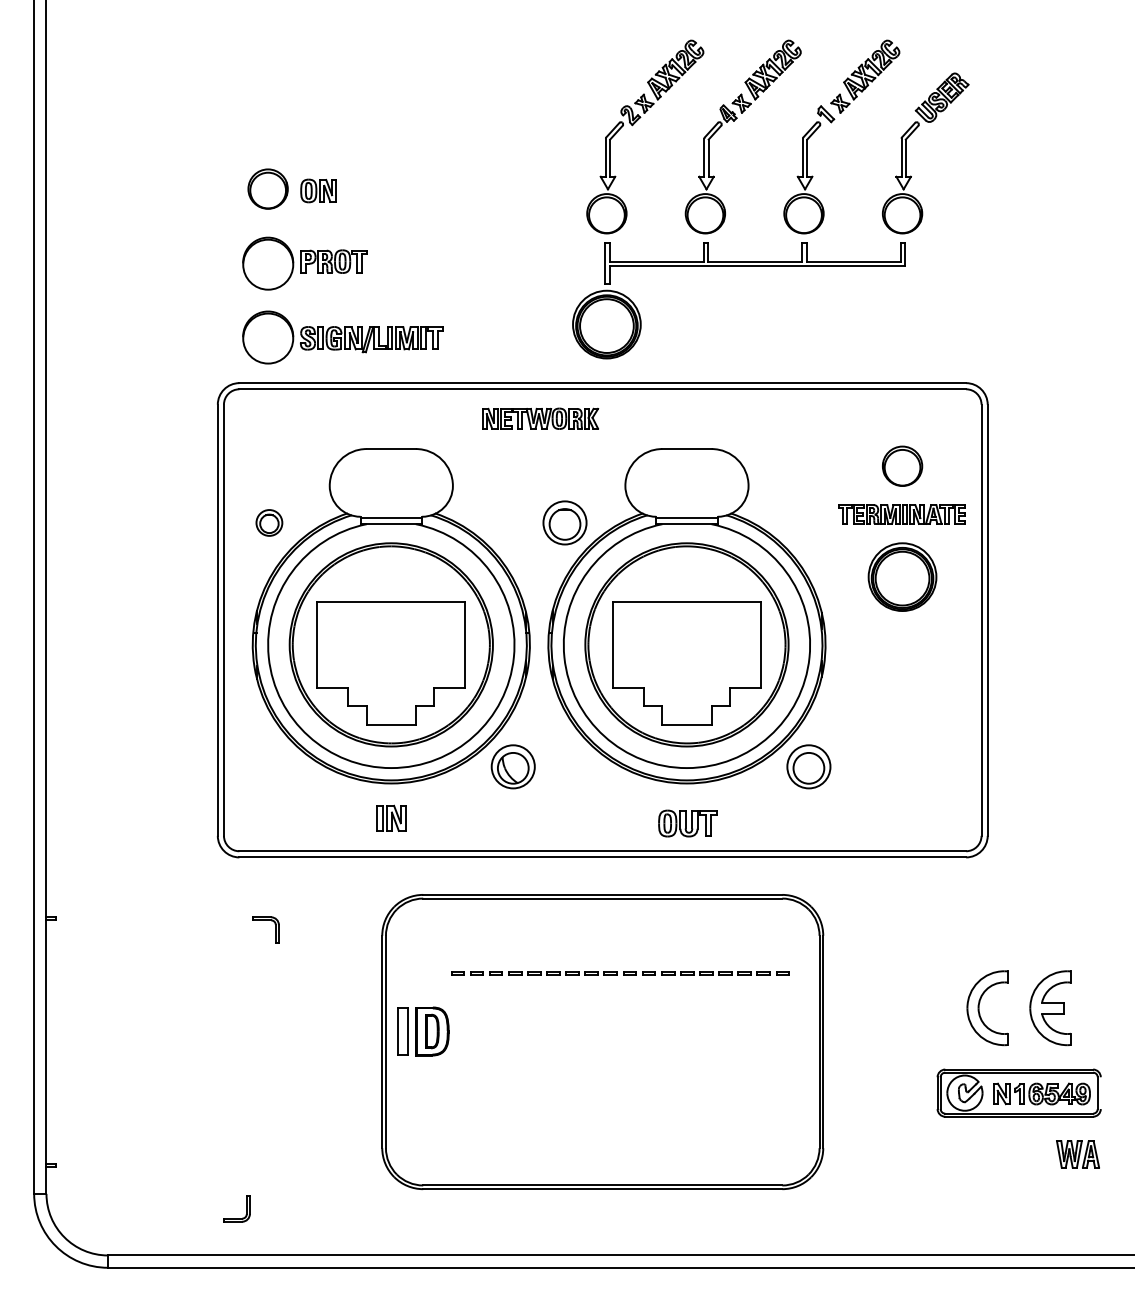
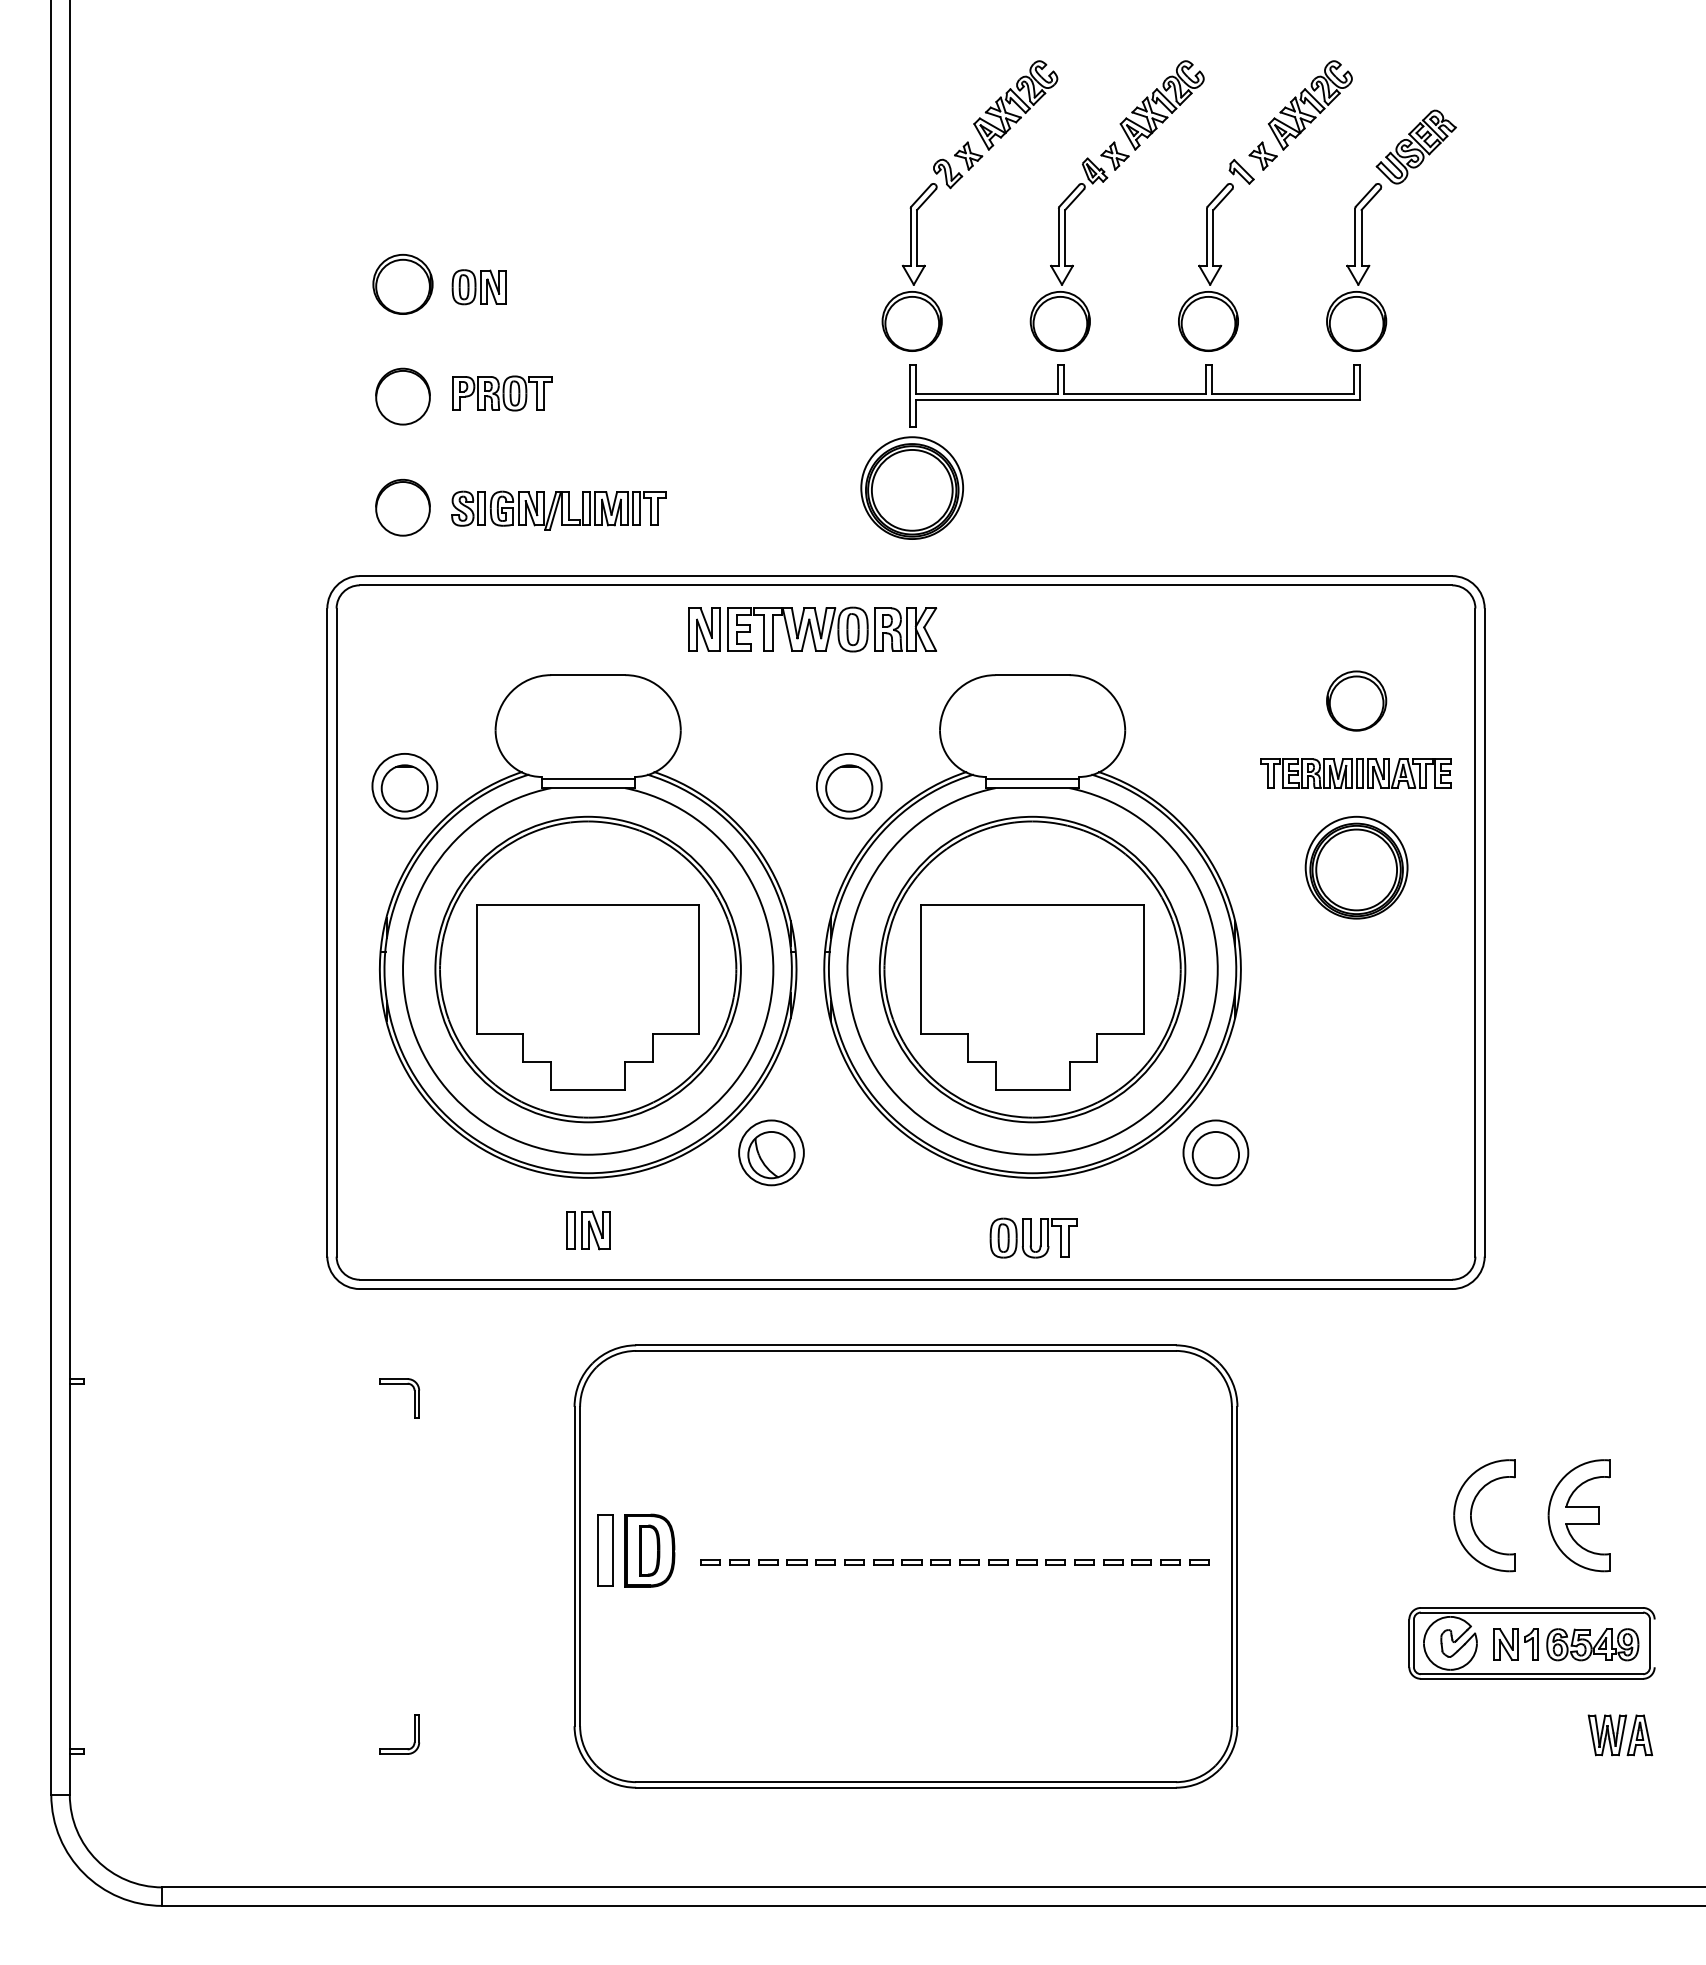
part: (267, 263) -> (402, 396), size x0.71
part: (267, 337) -> (402, 507), size x0.71
part: (540, 418) -> (812, 629), size x1.43
part: (269, 522) -> (405, 785), size x1.67
line: (617, 973) -> (950, 1562), moved
part: (246, 1208) -> (414, 1734), moved

